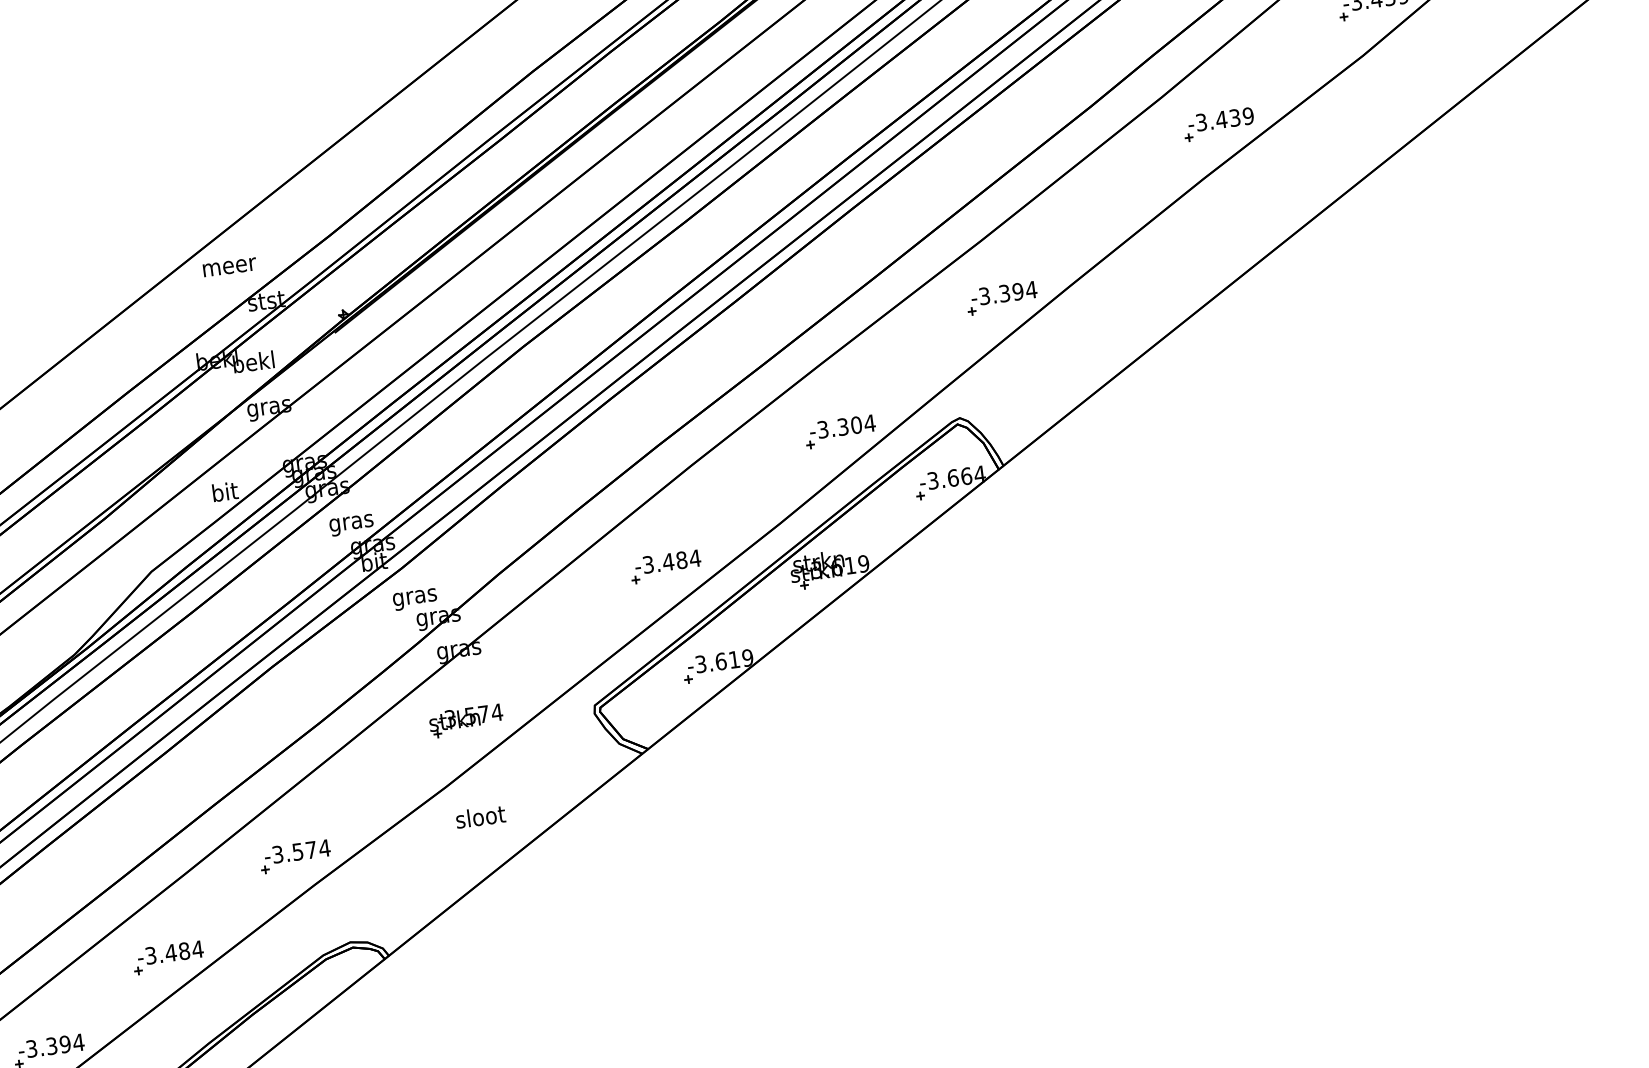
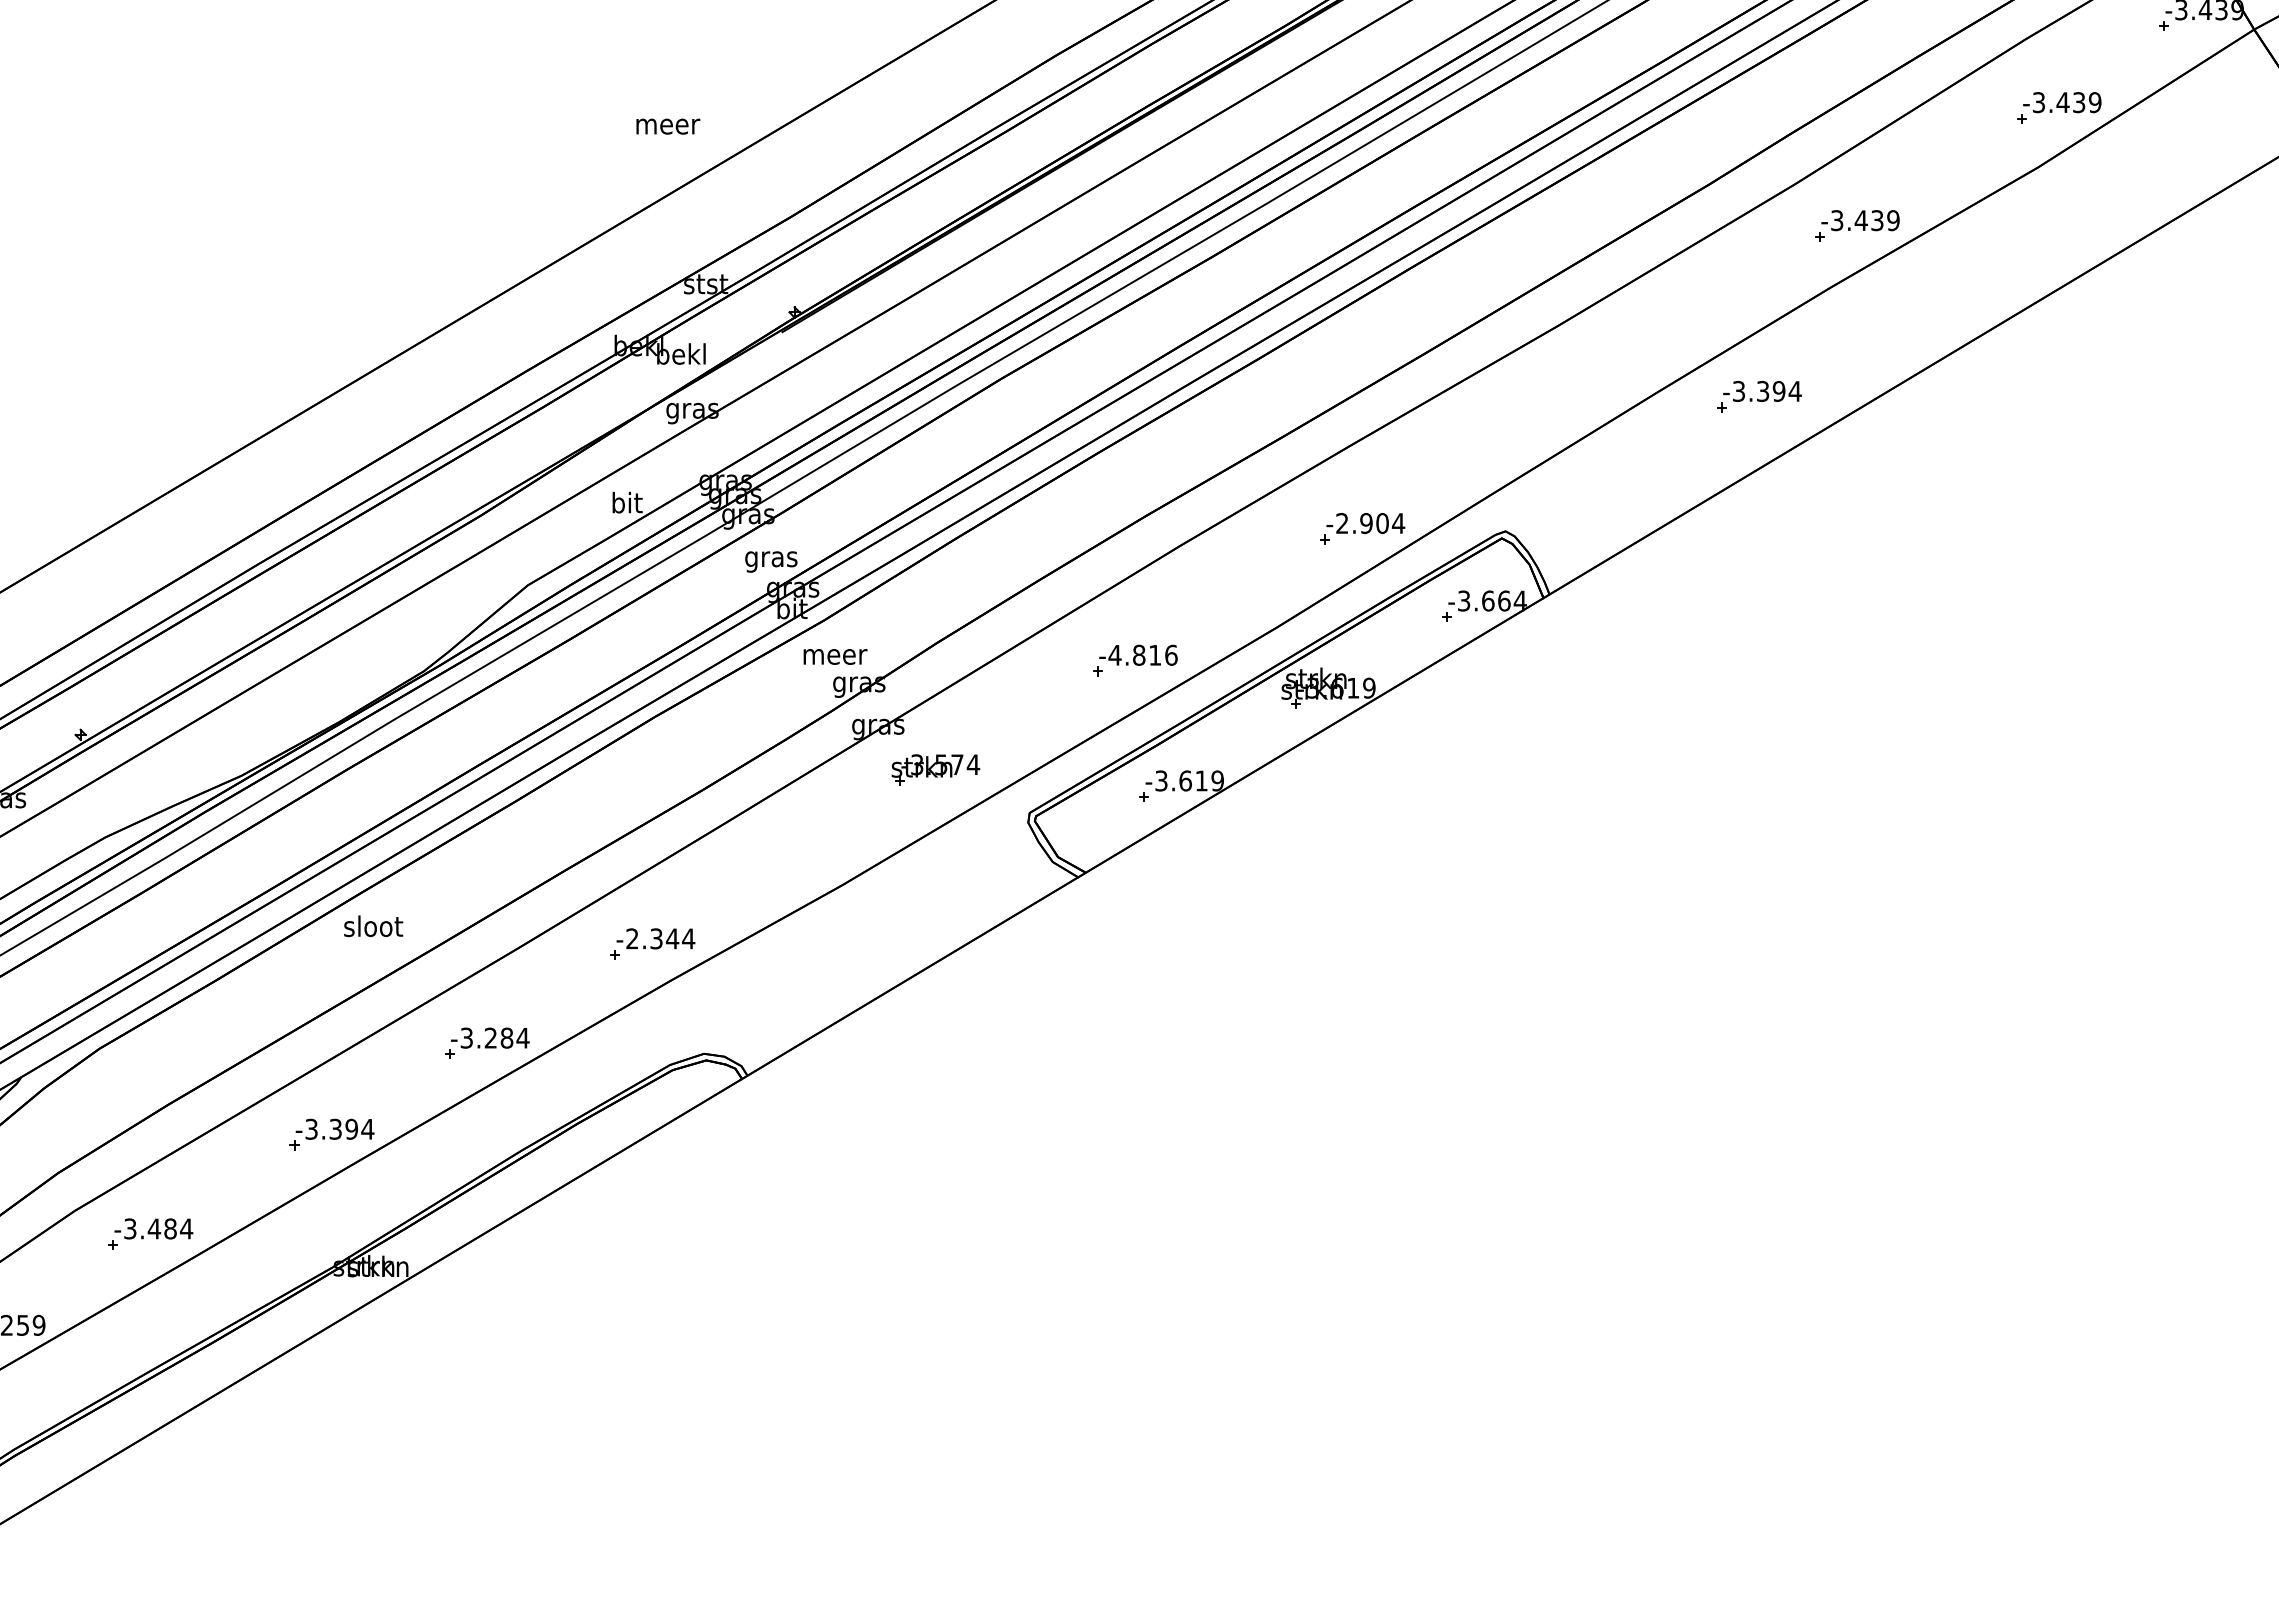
text: (230, 267) -> (668, 126), moved
part: (1002, 298) -> (1759, 396), moved
text: (833, 428) -> (1354, 523), -3.304 -> -2.904
text: (671, 561) -> (1142, 654), -3.484 -> -4.816
text: (415, 599) -> (835, 659), gras -> meer
part: (466, 720) -> (935, 769), moved
text: (480, 817) -> (373, 926), moved
text: (294, 852) -> (652, 938), -3.574 -> -2.344
text: (170, 952) -> (490, 1037), -3.484 -> -3.284

